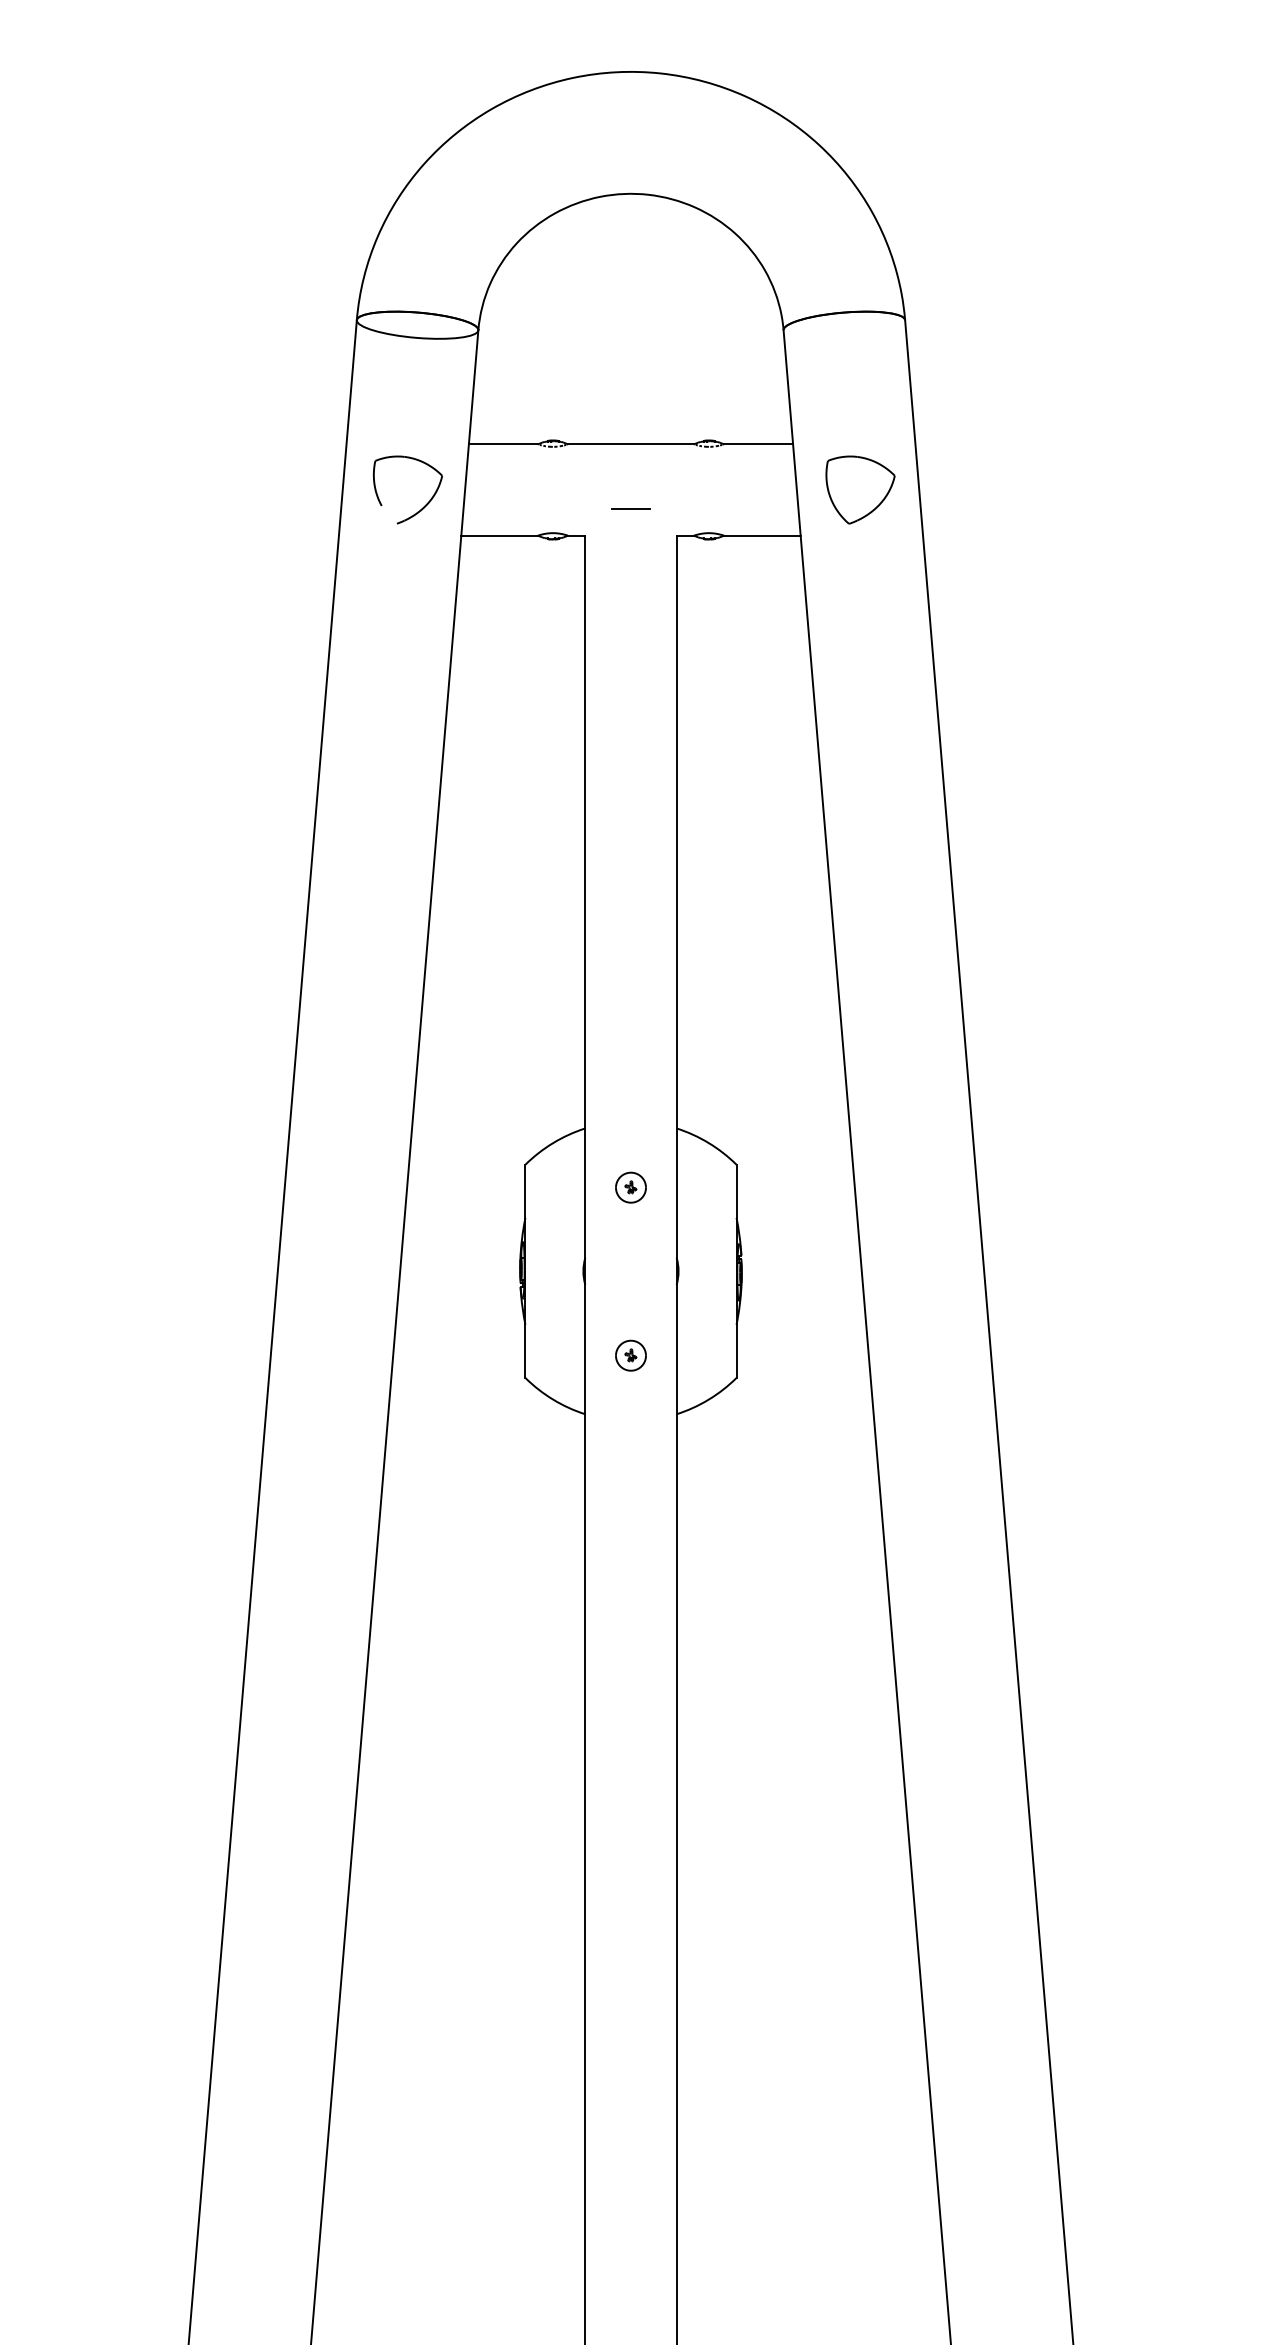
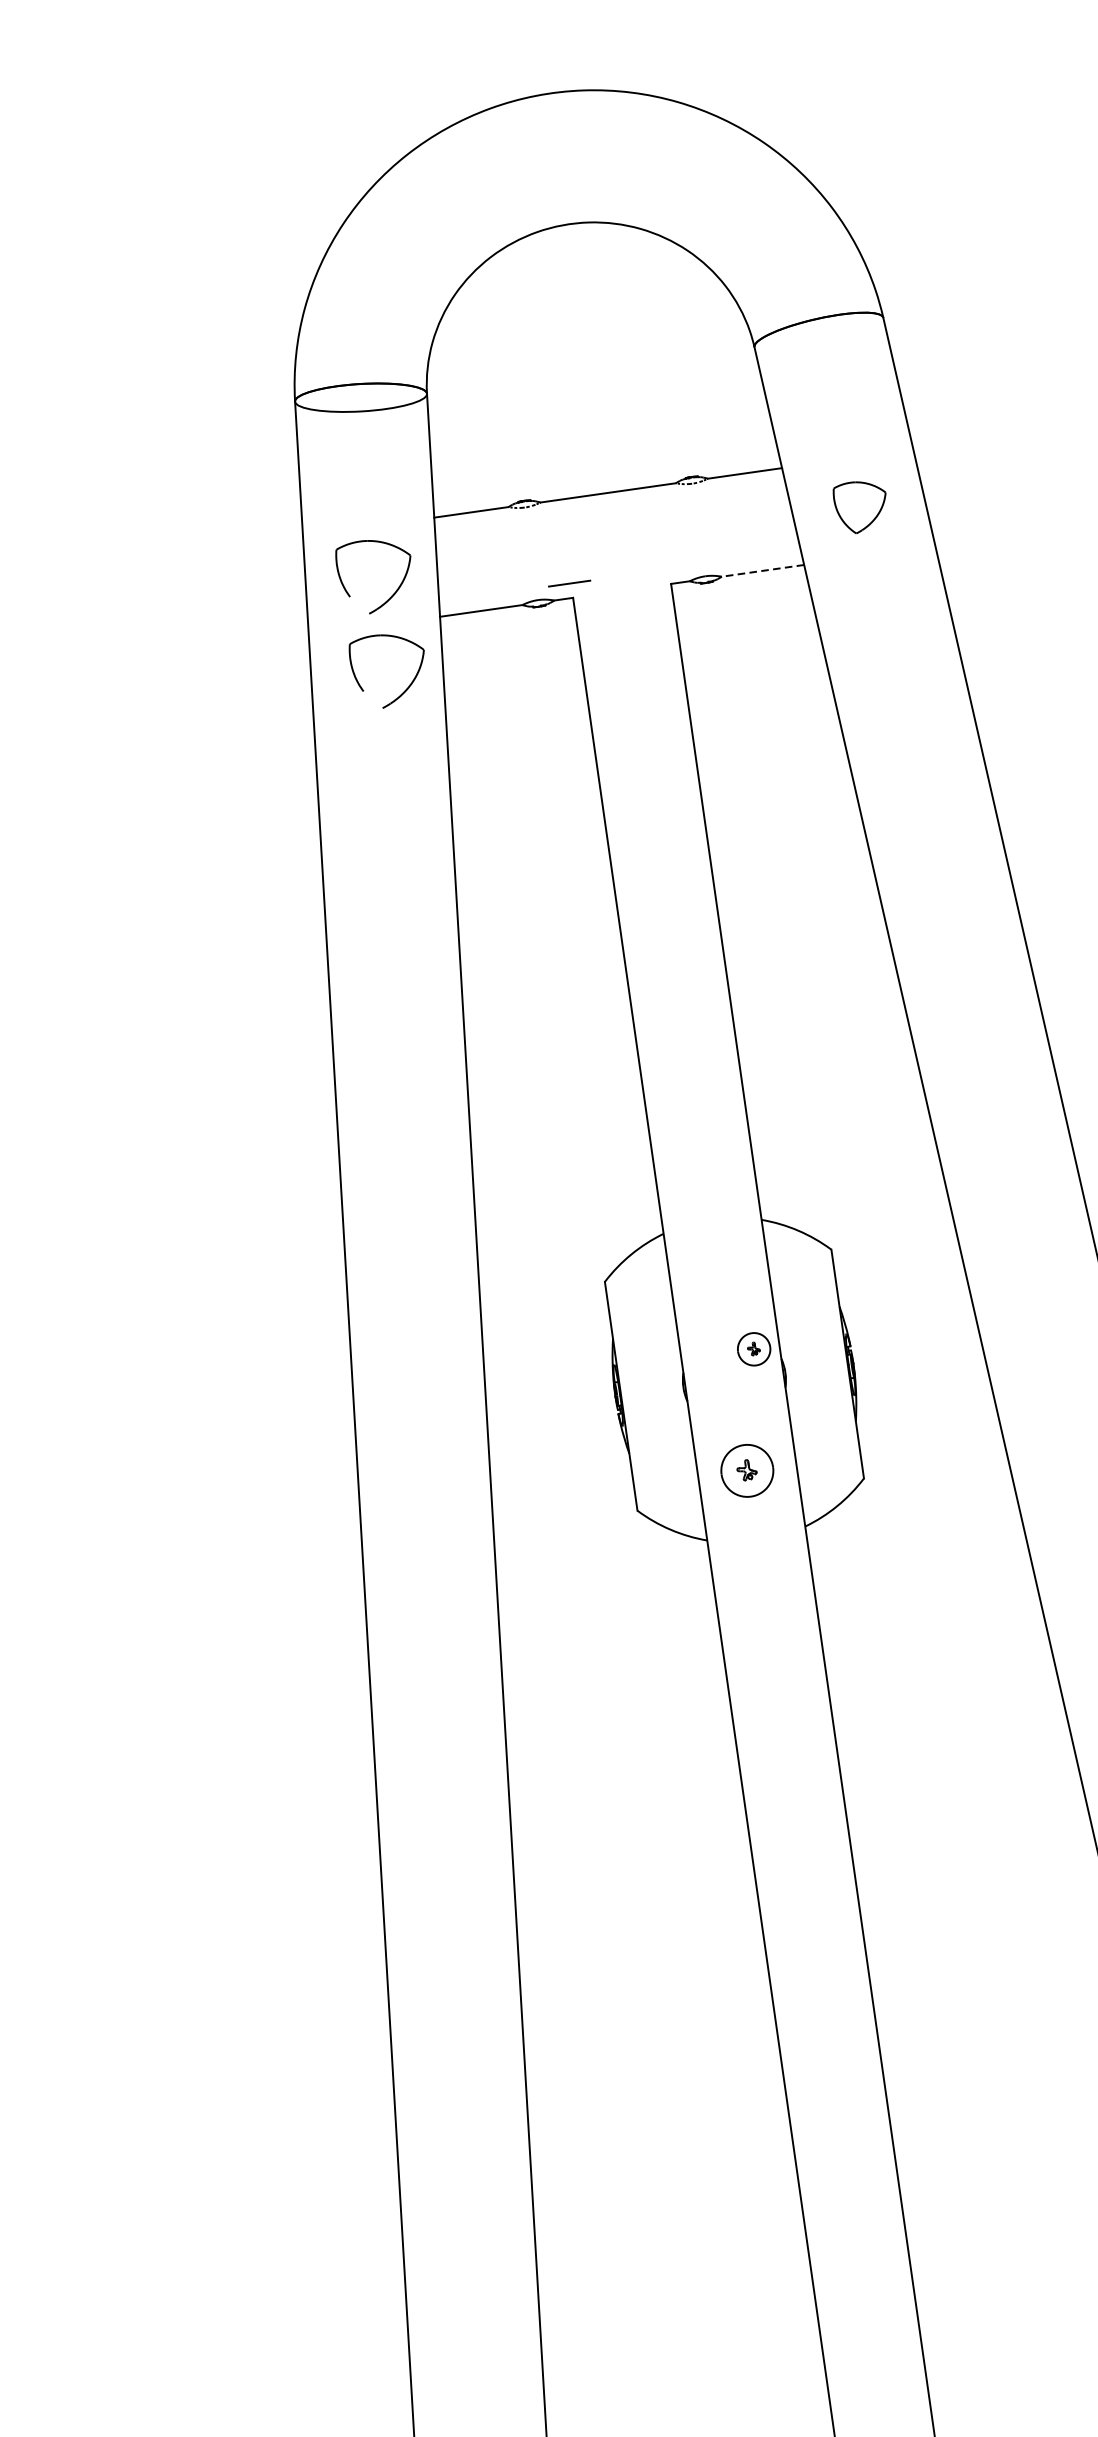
part: (860, 489) -> (861, 506), size x0.7
line: (630, 508) -> (569, 582), moved
line: (761, 535) -> (762, 570), solid -> dashed
part: (424, 593) -> (409, 684), added
part: (630, 1187) -> (753, 1349), moved
part: (630, 1355) -> (746, 1470), size x1.6

